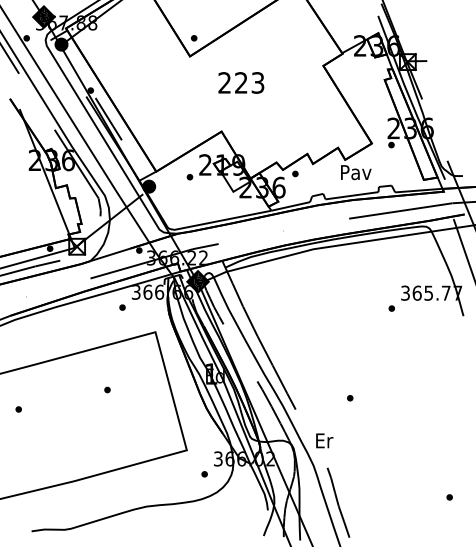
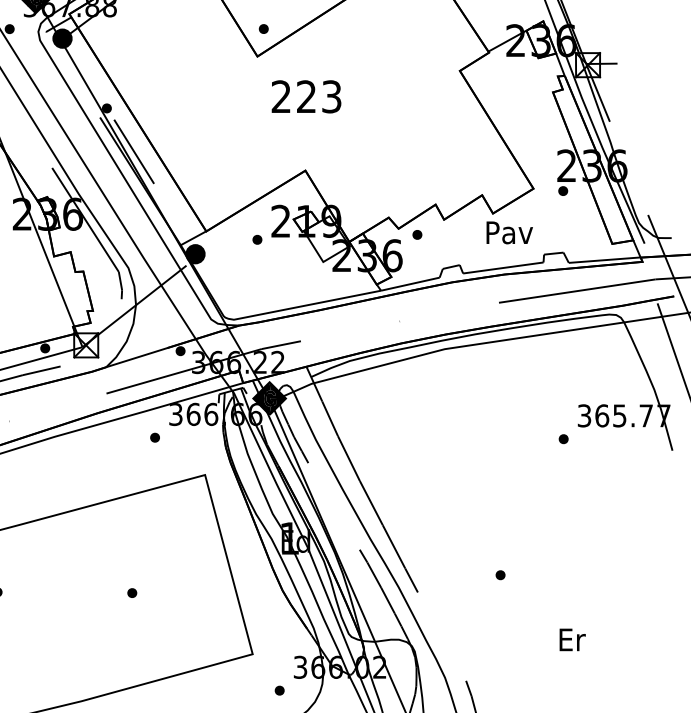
text: (241, 82) -> (306, 96), moved
part: (107, 389) -> (132, 592), moved
text: (324, 440) -> (572, 639), moved

